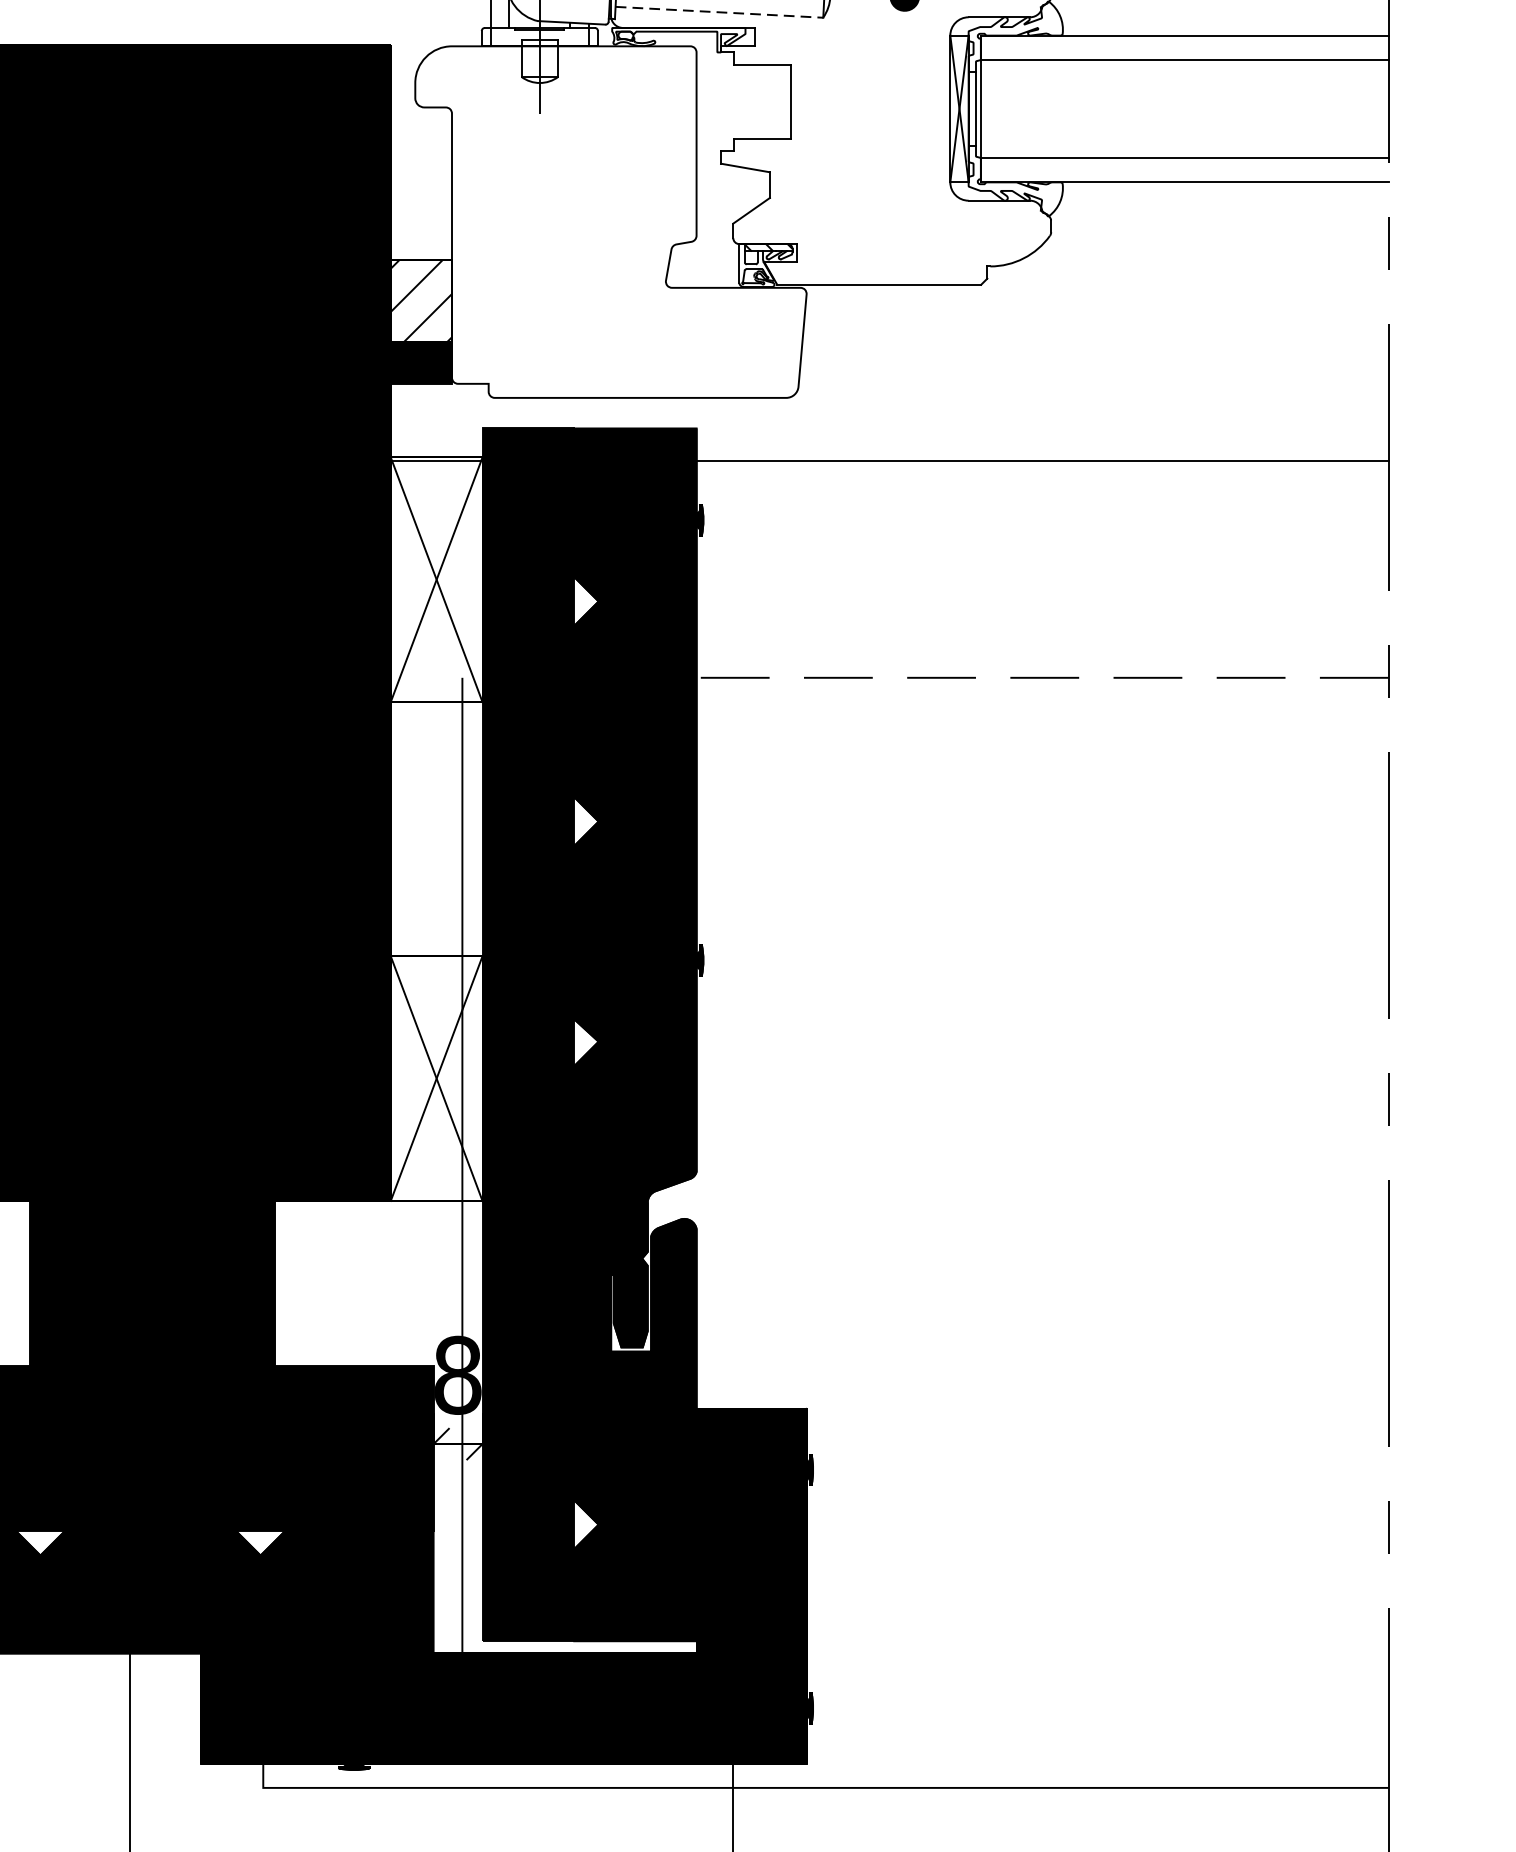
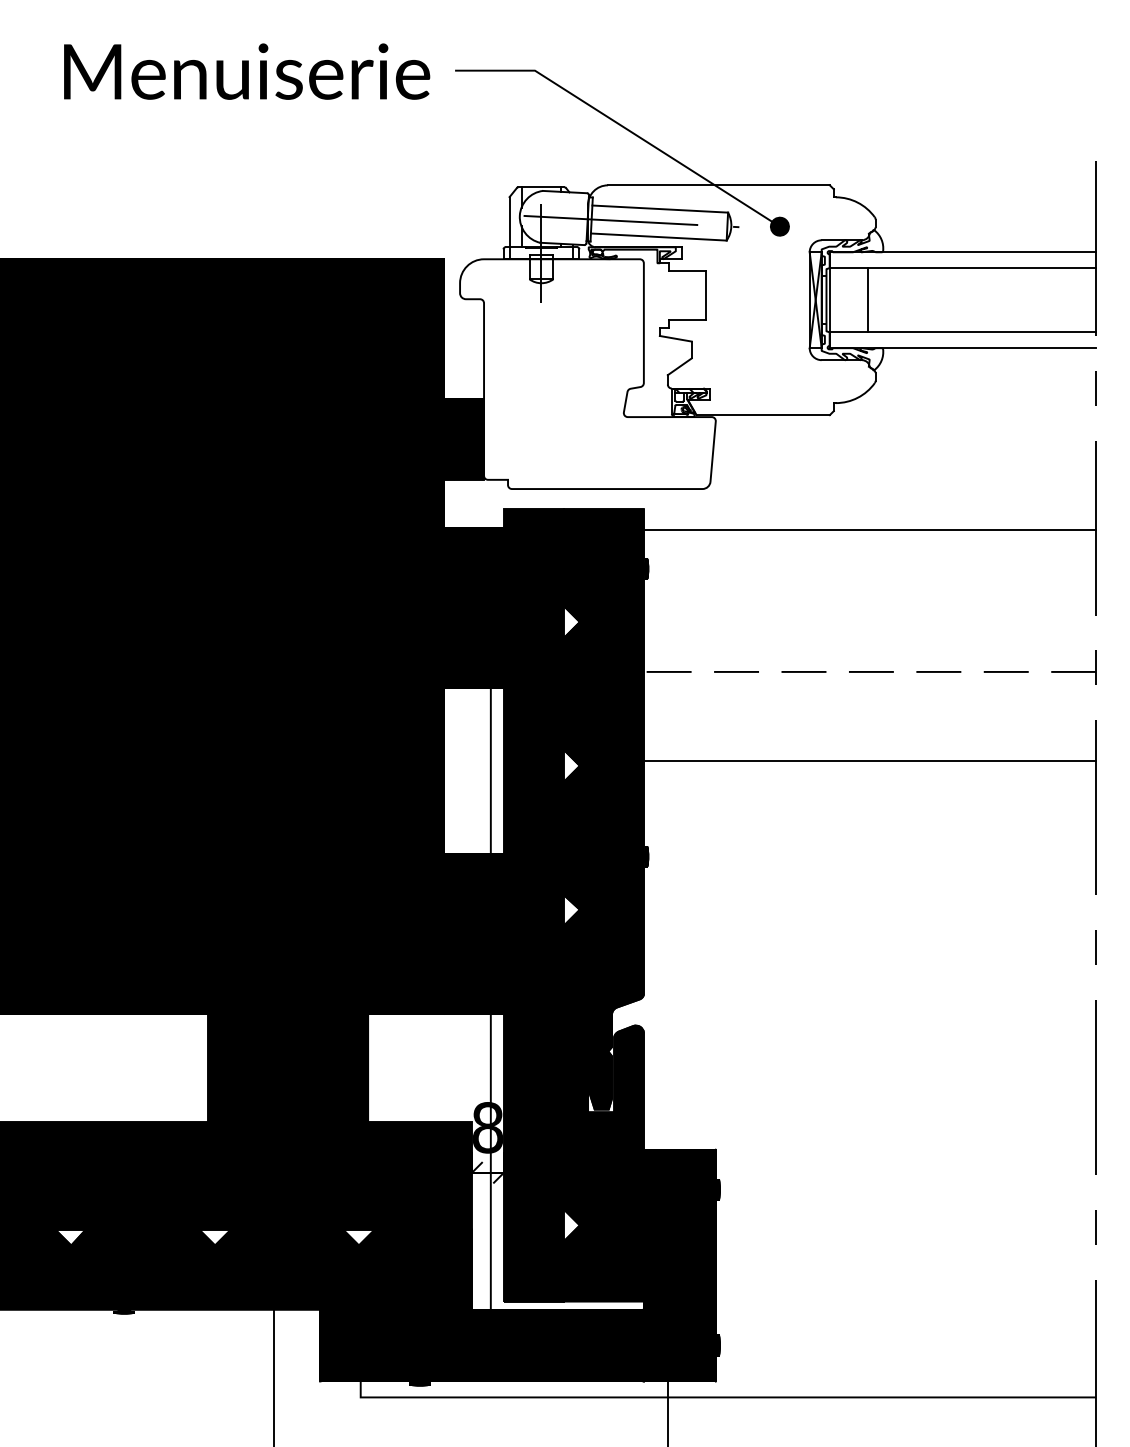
line: (718, 13) -> (658, 237), dashed -> solid
line: (1038, 109) -> (867, 300), added
fill: (422, 300) -> (464, 425), added
fill: (435, 579) -> (473, 607), added
line: (1041, 813) -> (869, 760), added
fill: (435, 1078) -> (473, 933), added

